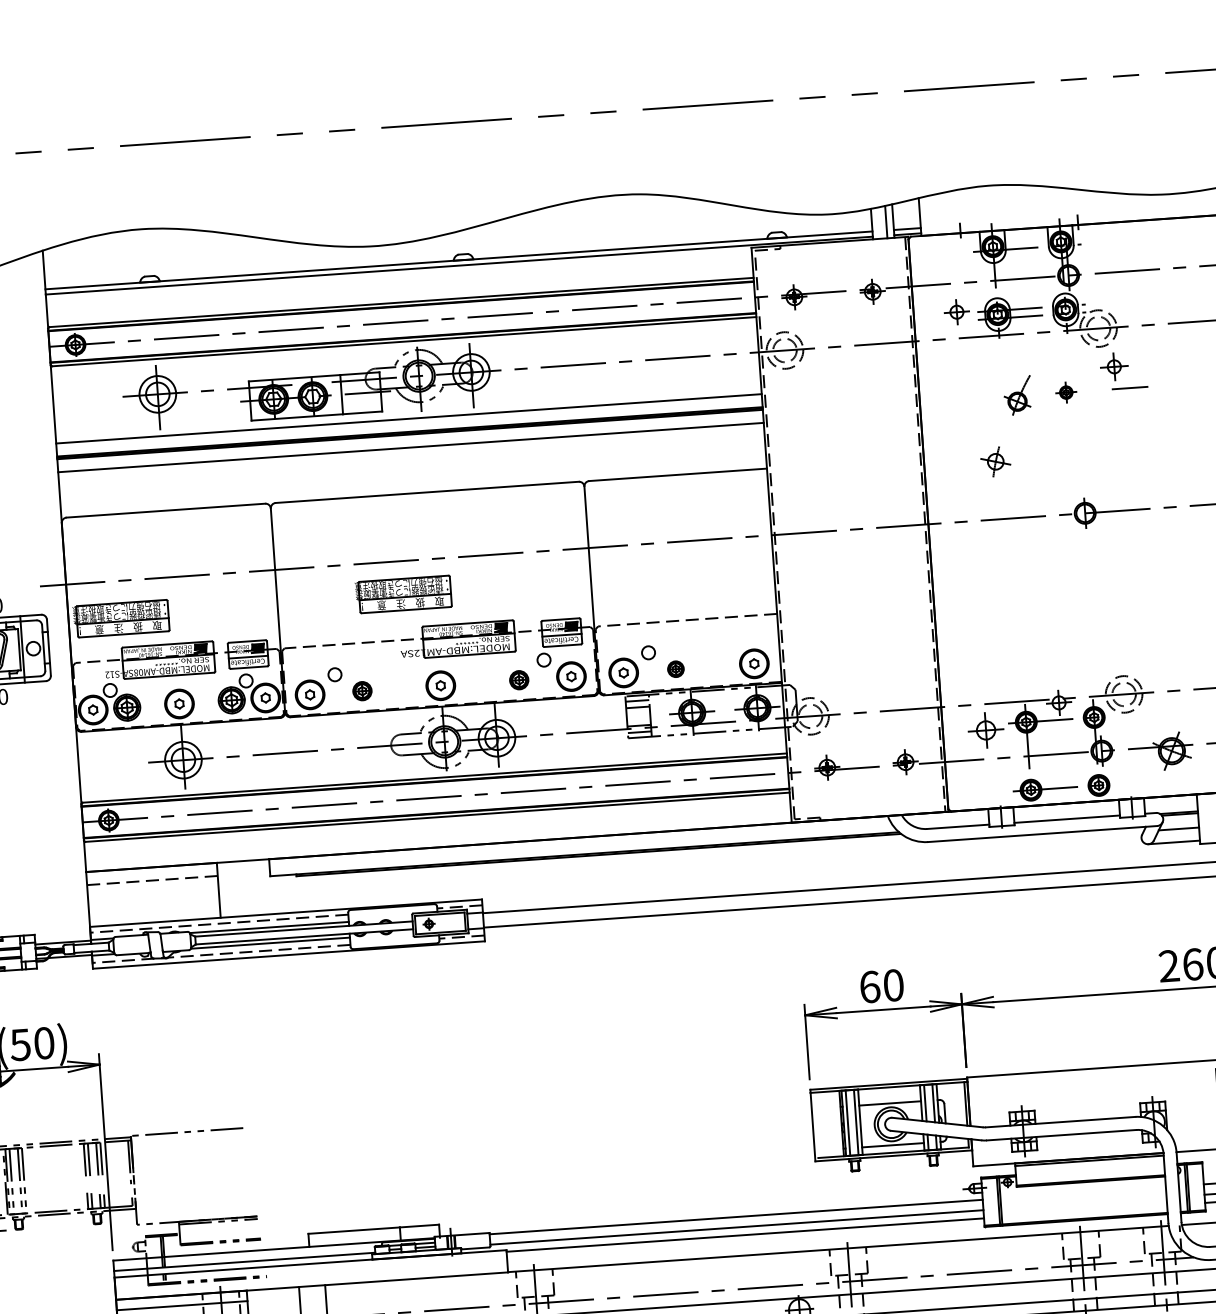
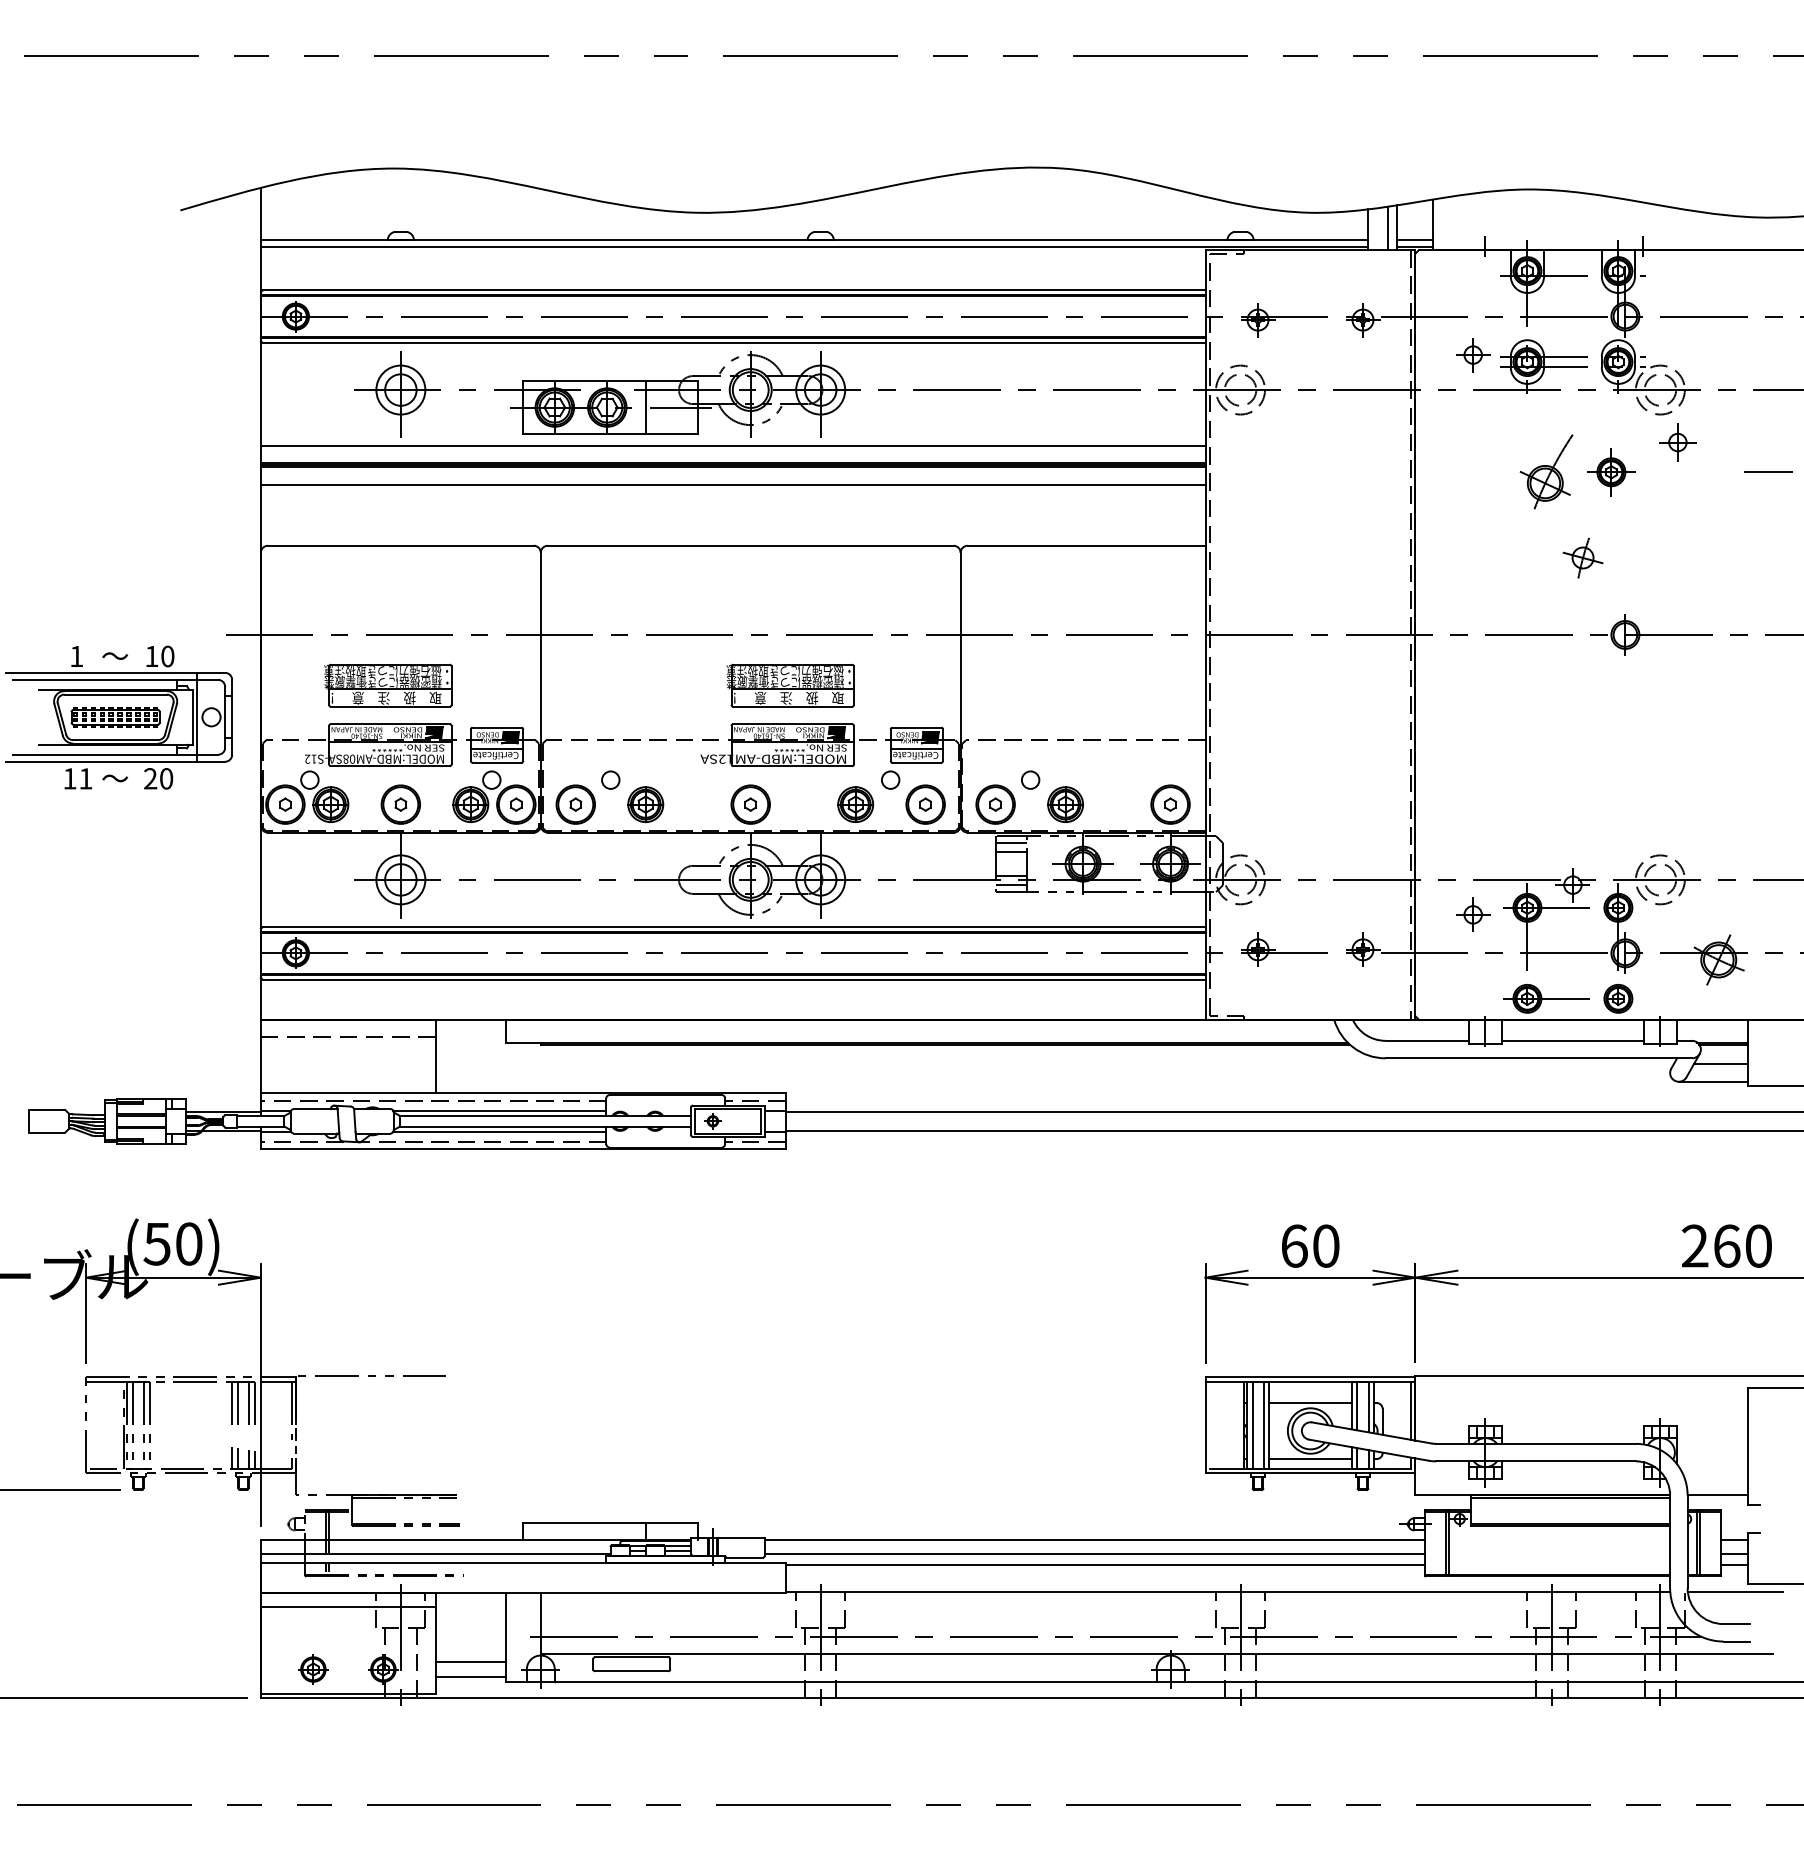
line: (1129, 387) -> (1768, 471), moved
part: (1066, 392) -> (1611, 472), size x1.67
part: (1017, 395) -> (1546, 471), size x1.43
part: (995, 461) -> (1582, 557), moved
part: (403, 594) -> (790, 685), moved
part: (121, 618) -> (388, 685), moved
part: (675, 669) -> (1065, 804), size x1.67
part: (519, 680) -> (855, 804), size x1.43
part: (362, 691) -> (645, 804), size x1.43
part: (986, 730) -> (1473, 914), size x0.71

